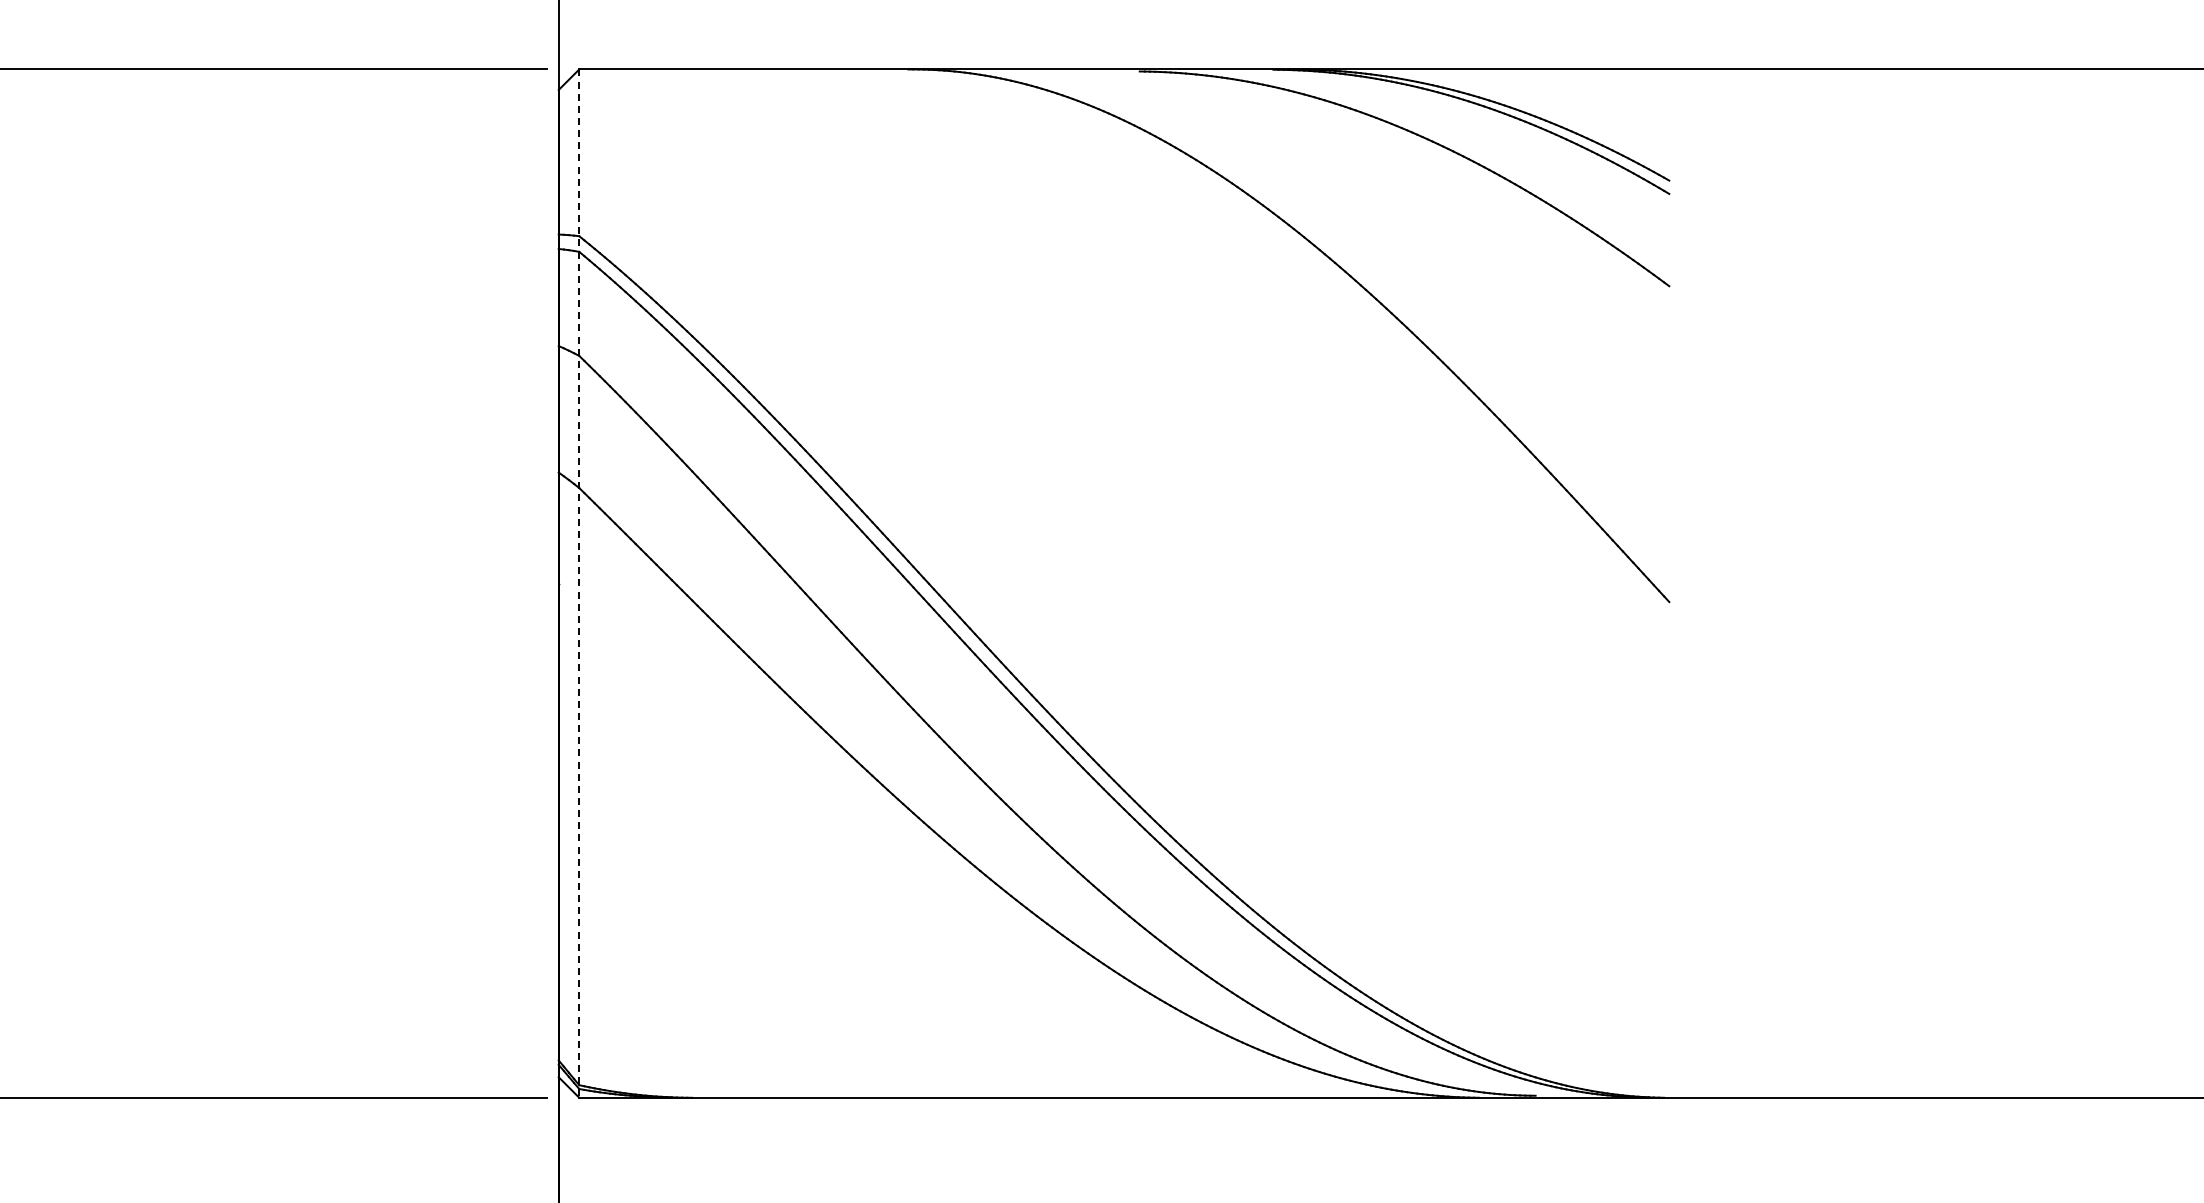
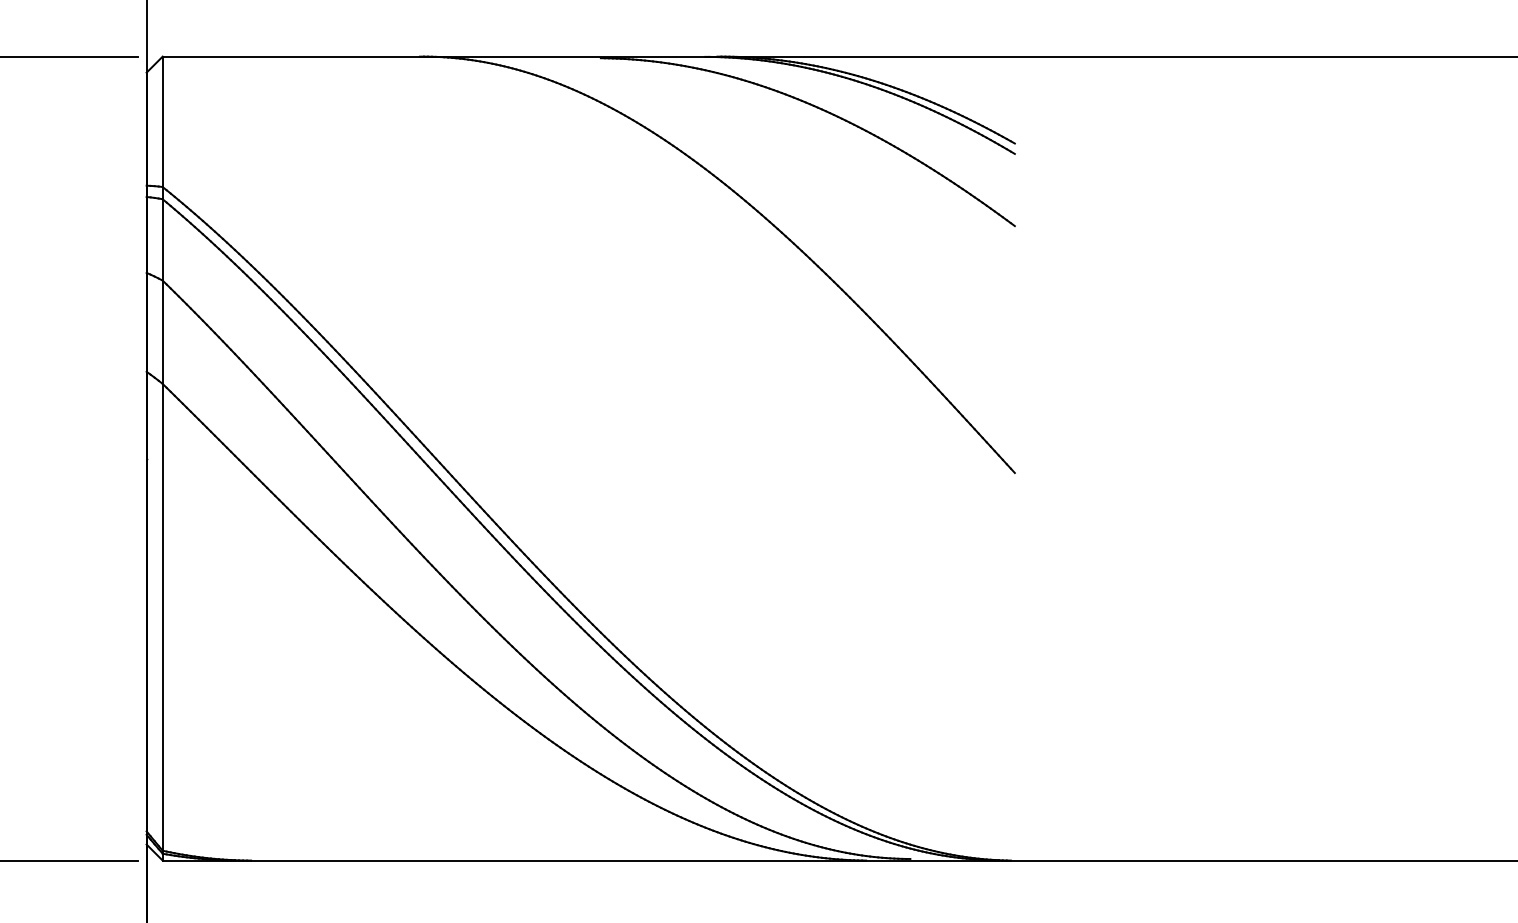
line: (579, 584) -> (162, 459), dashed -> solid

